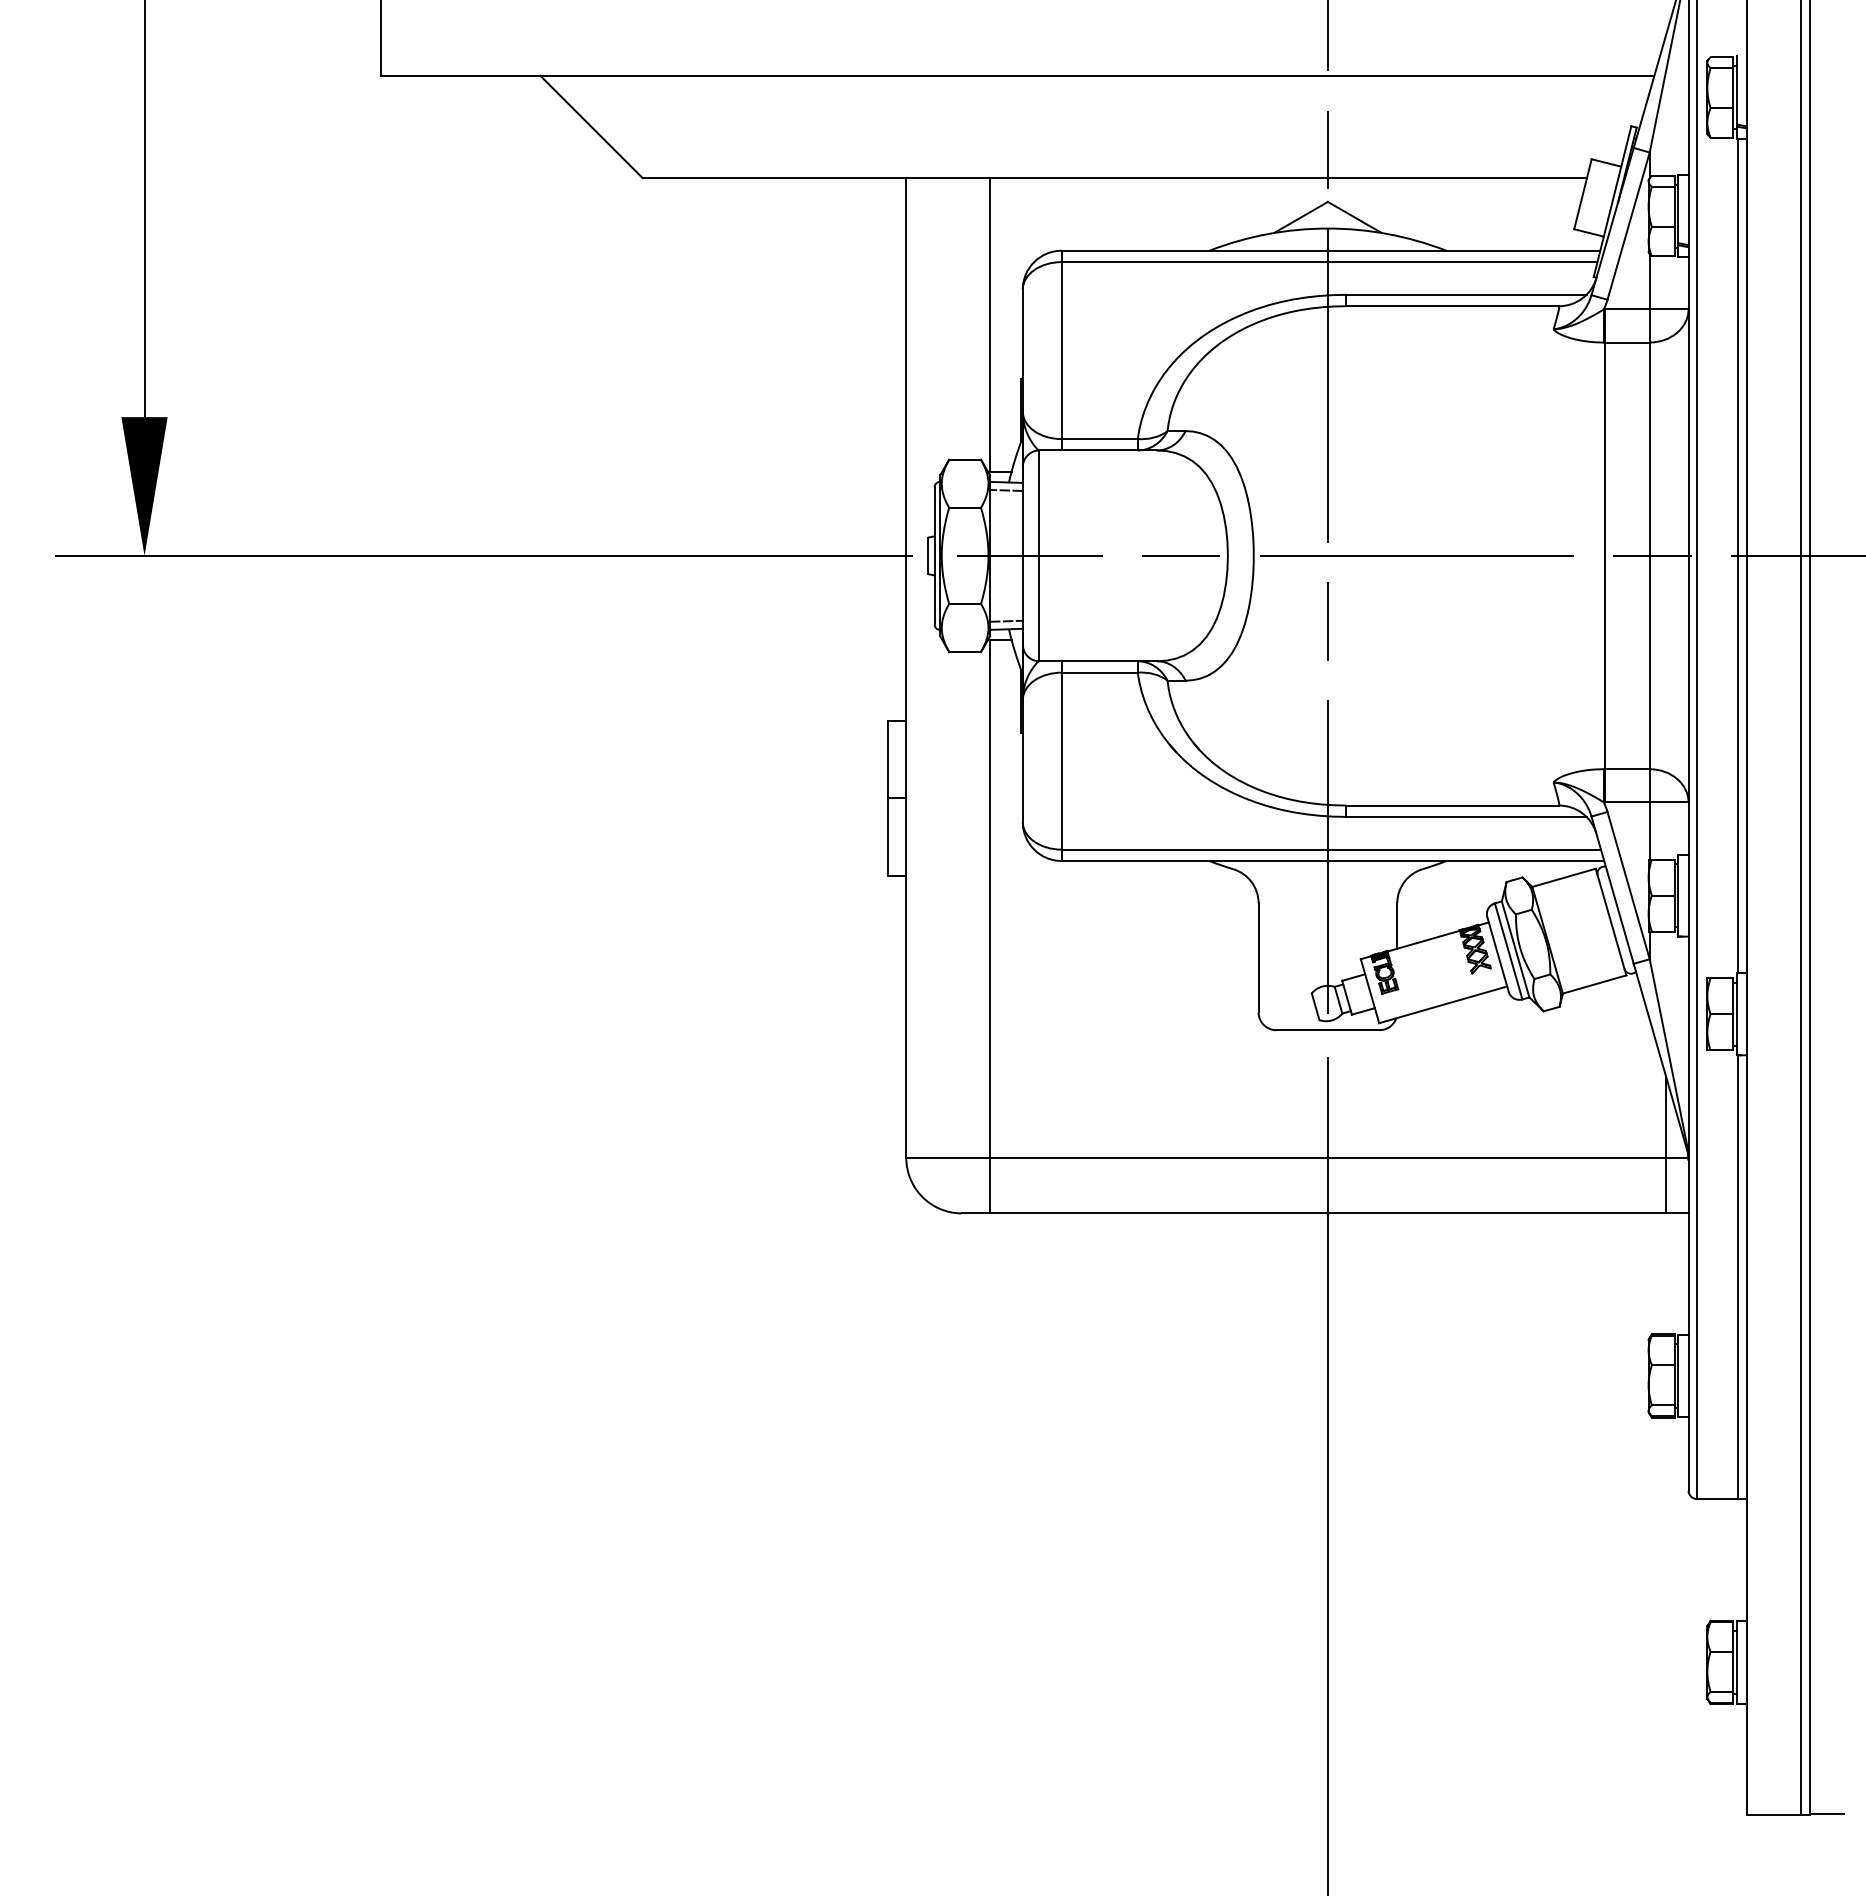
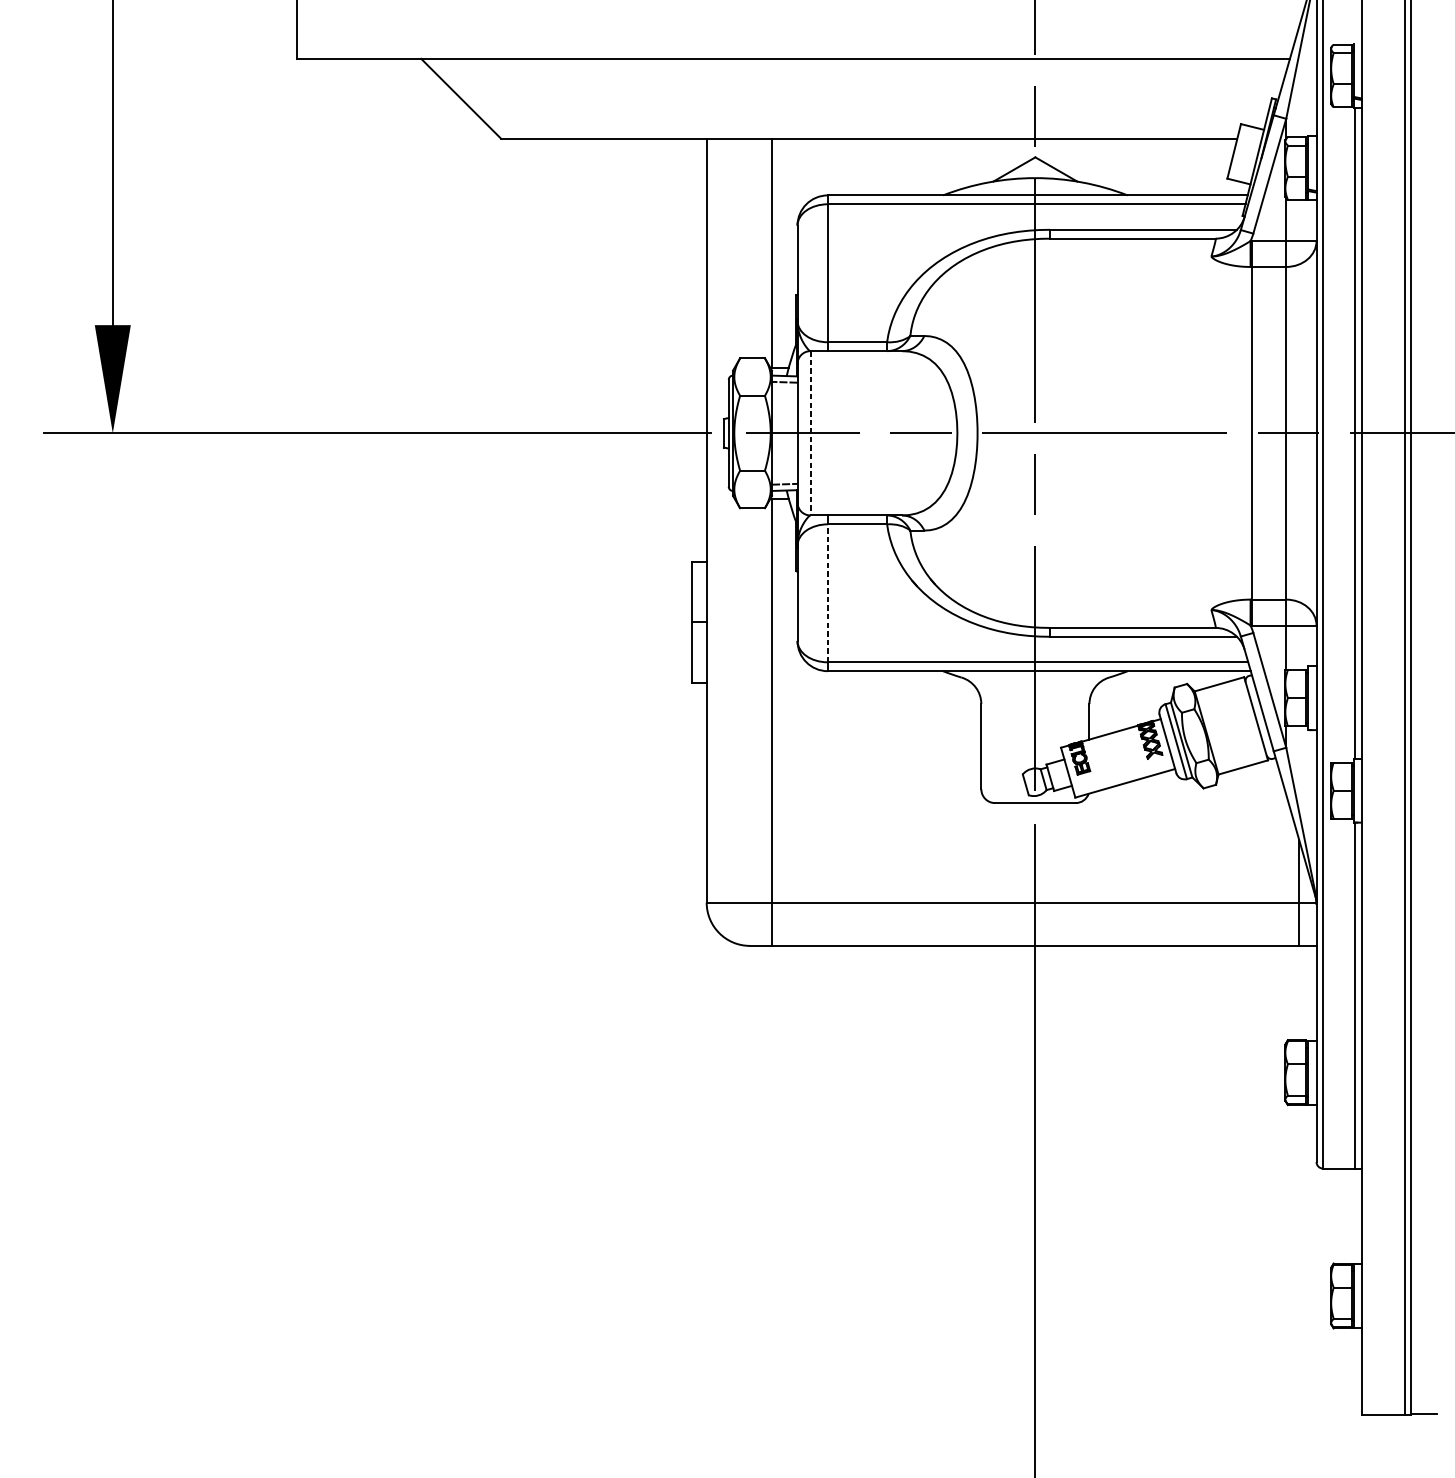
line: (1039, 556) -> (810, 433), solid -> dashed
line: (1061, 760) -> (827, 592), solid -> dashed

